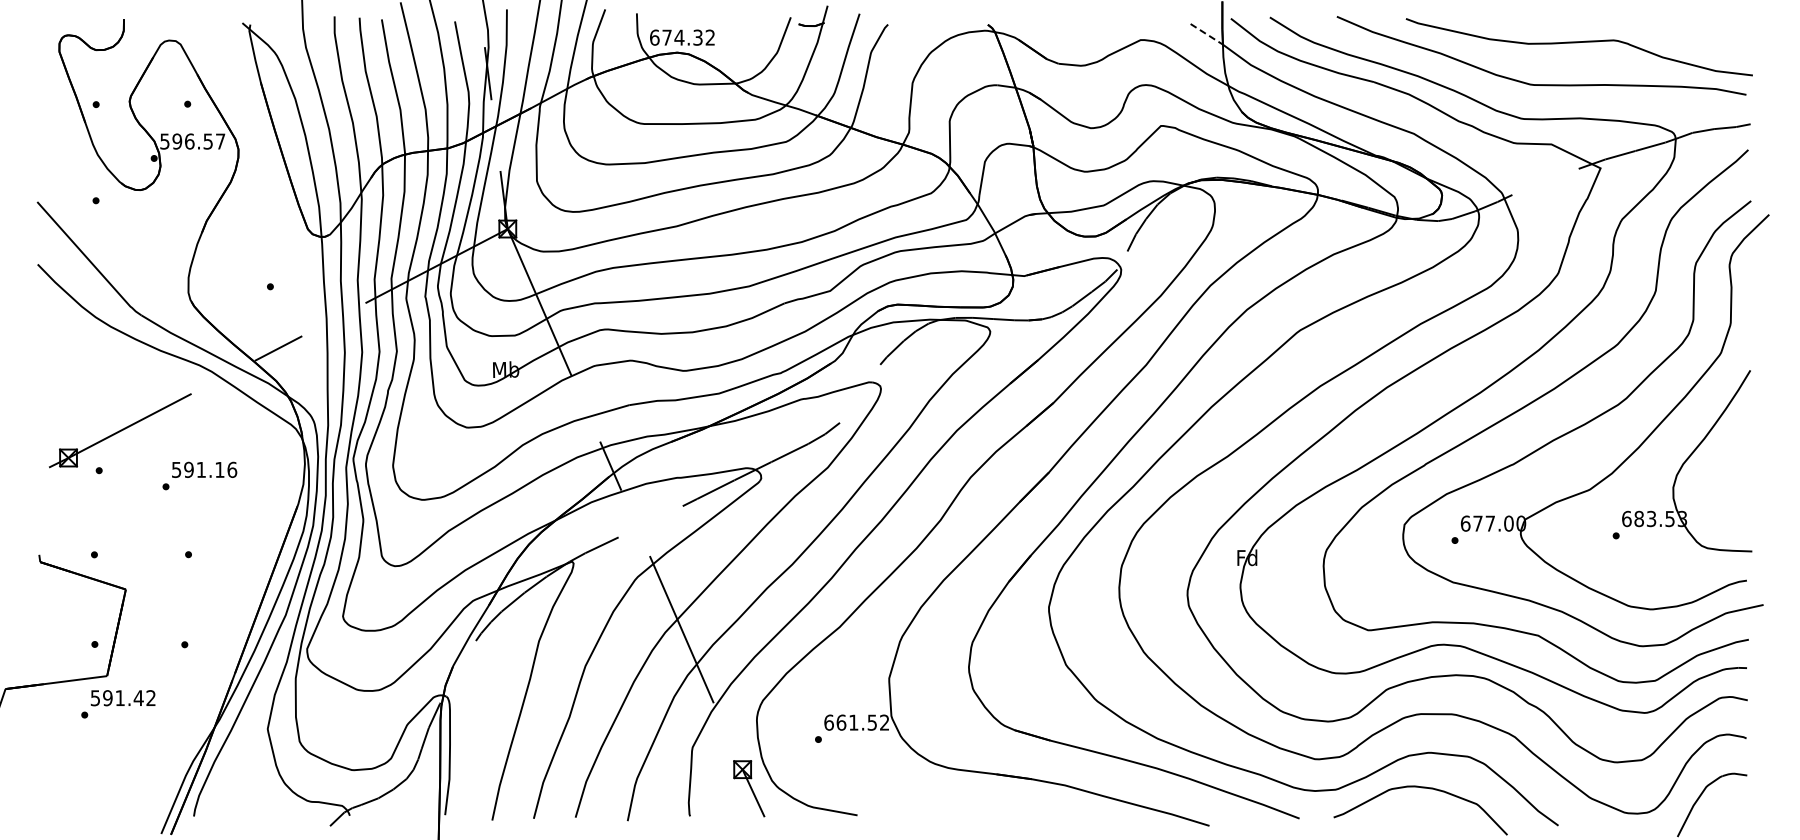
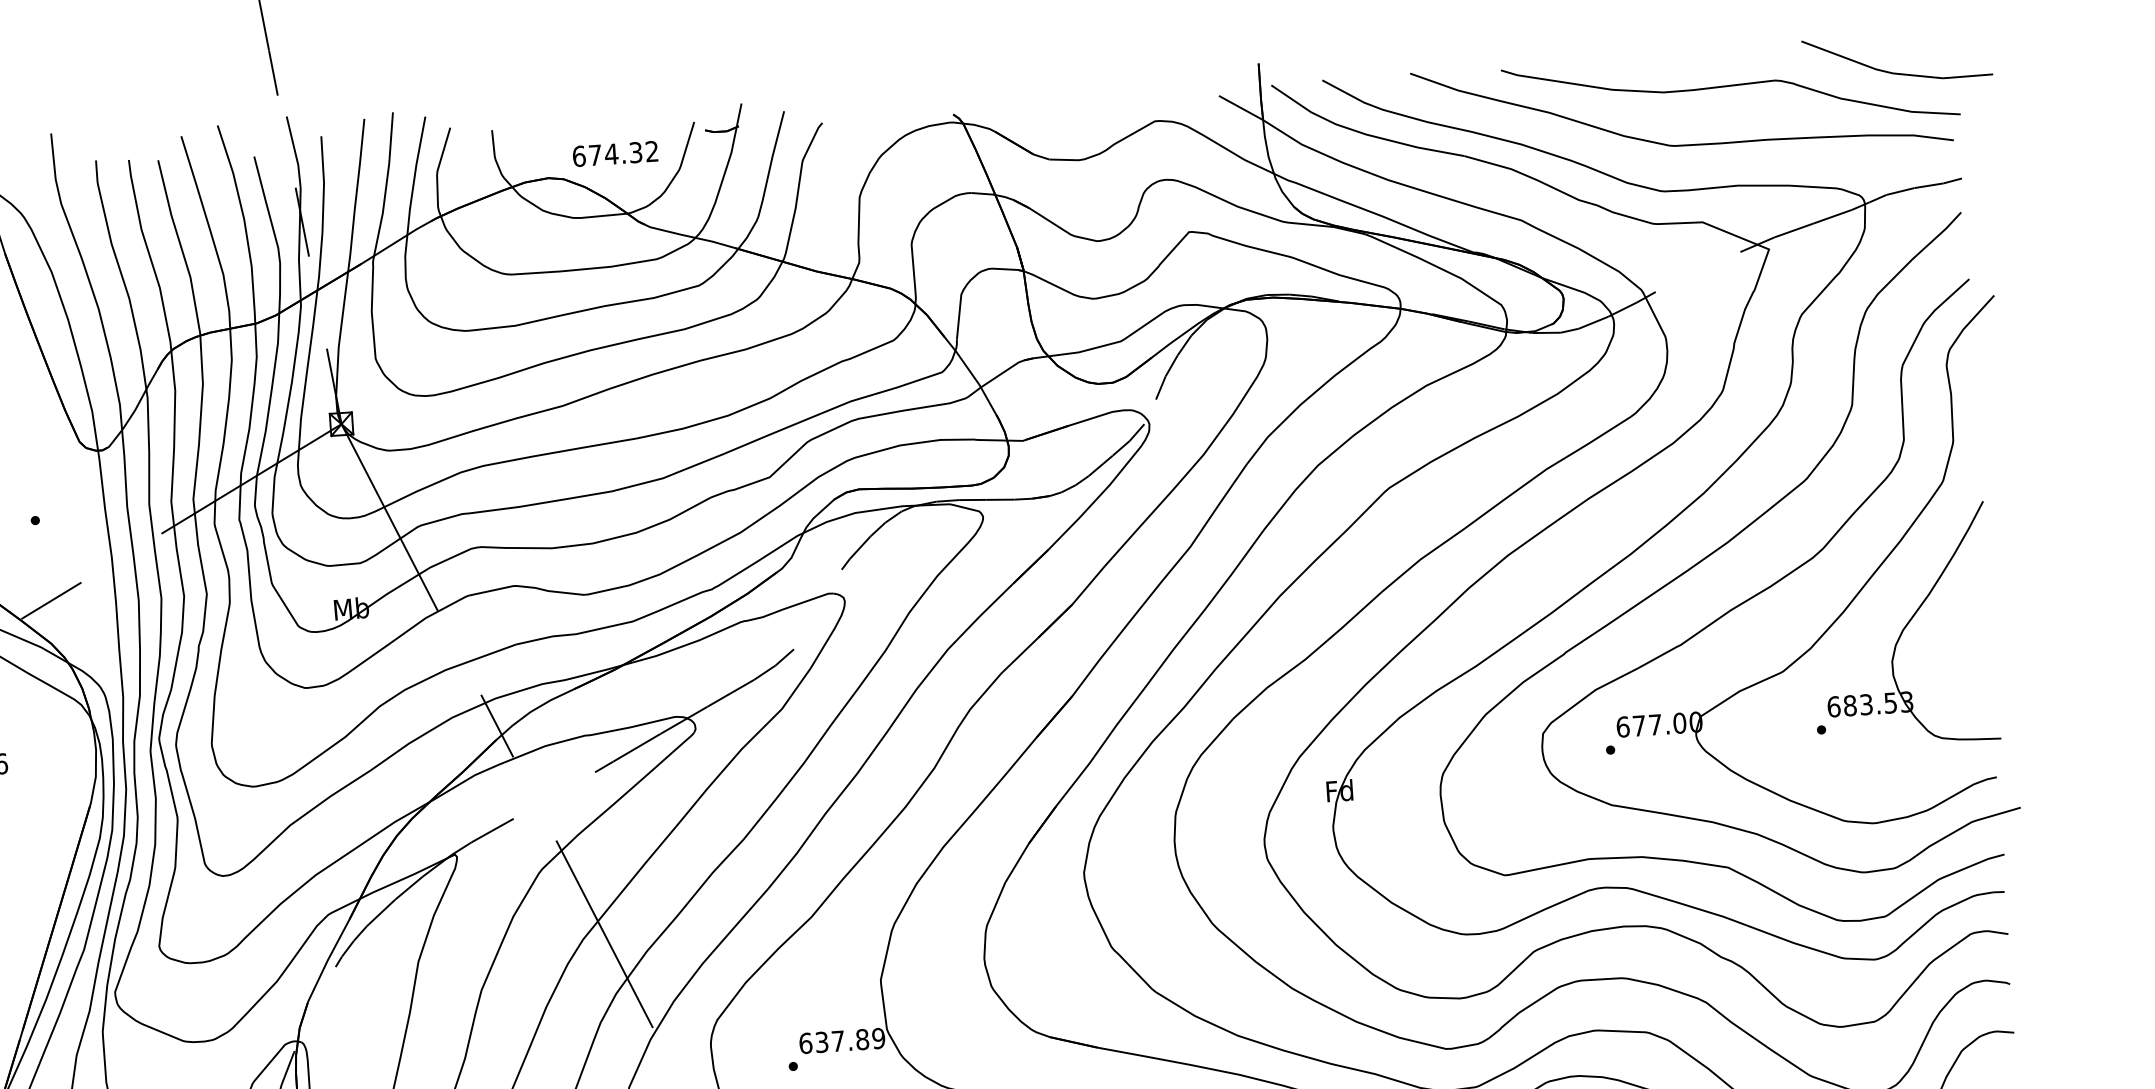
line: (1206, 34) -> (1240, 108), dashed -> solid
text: (682, 37) -> (615, 153), moved
part: (1707, 40) -> (1898, 72), added
text: (862, 722) -> (849, 1040), 661.52 -> 637.89

